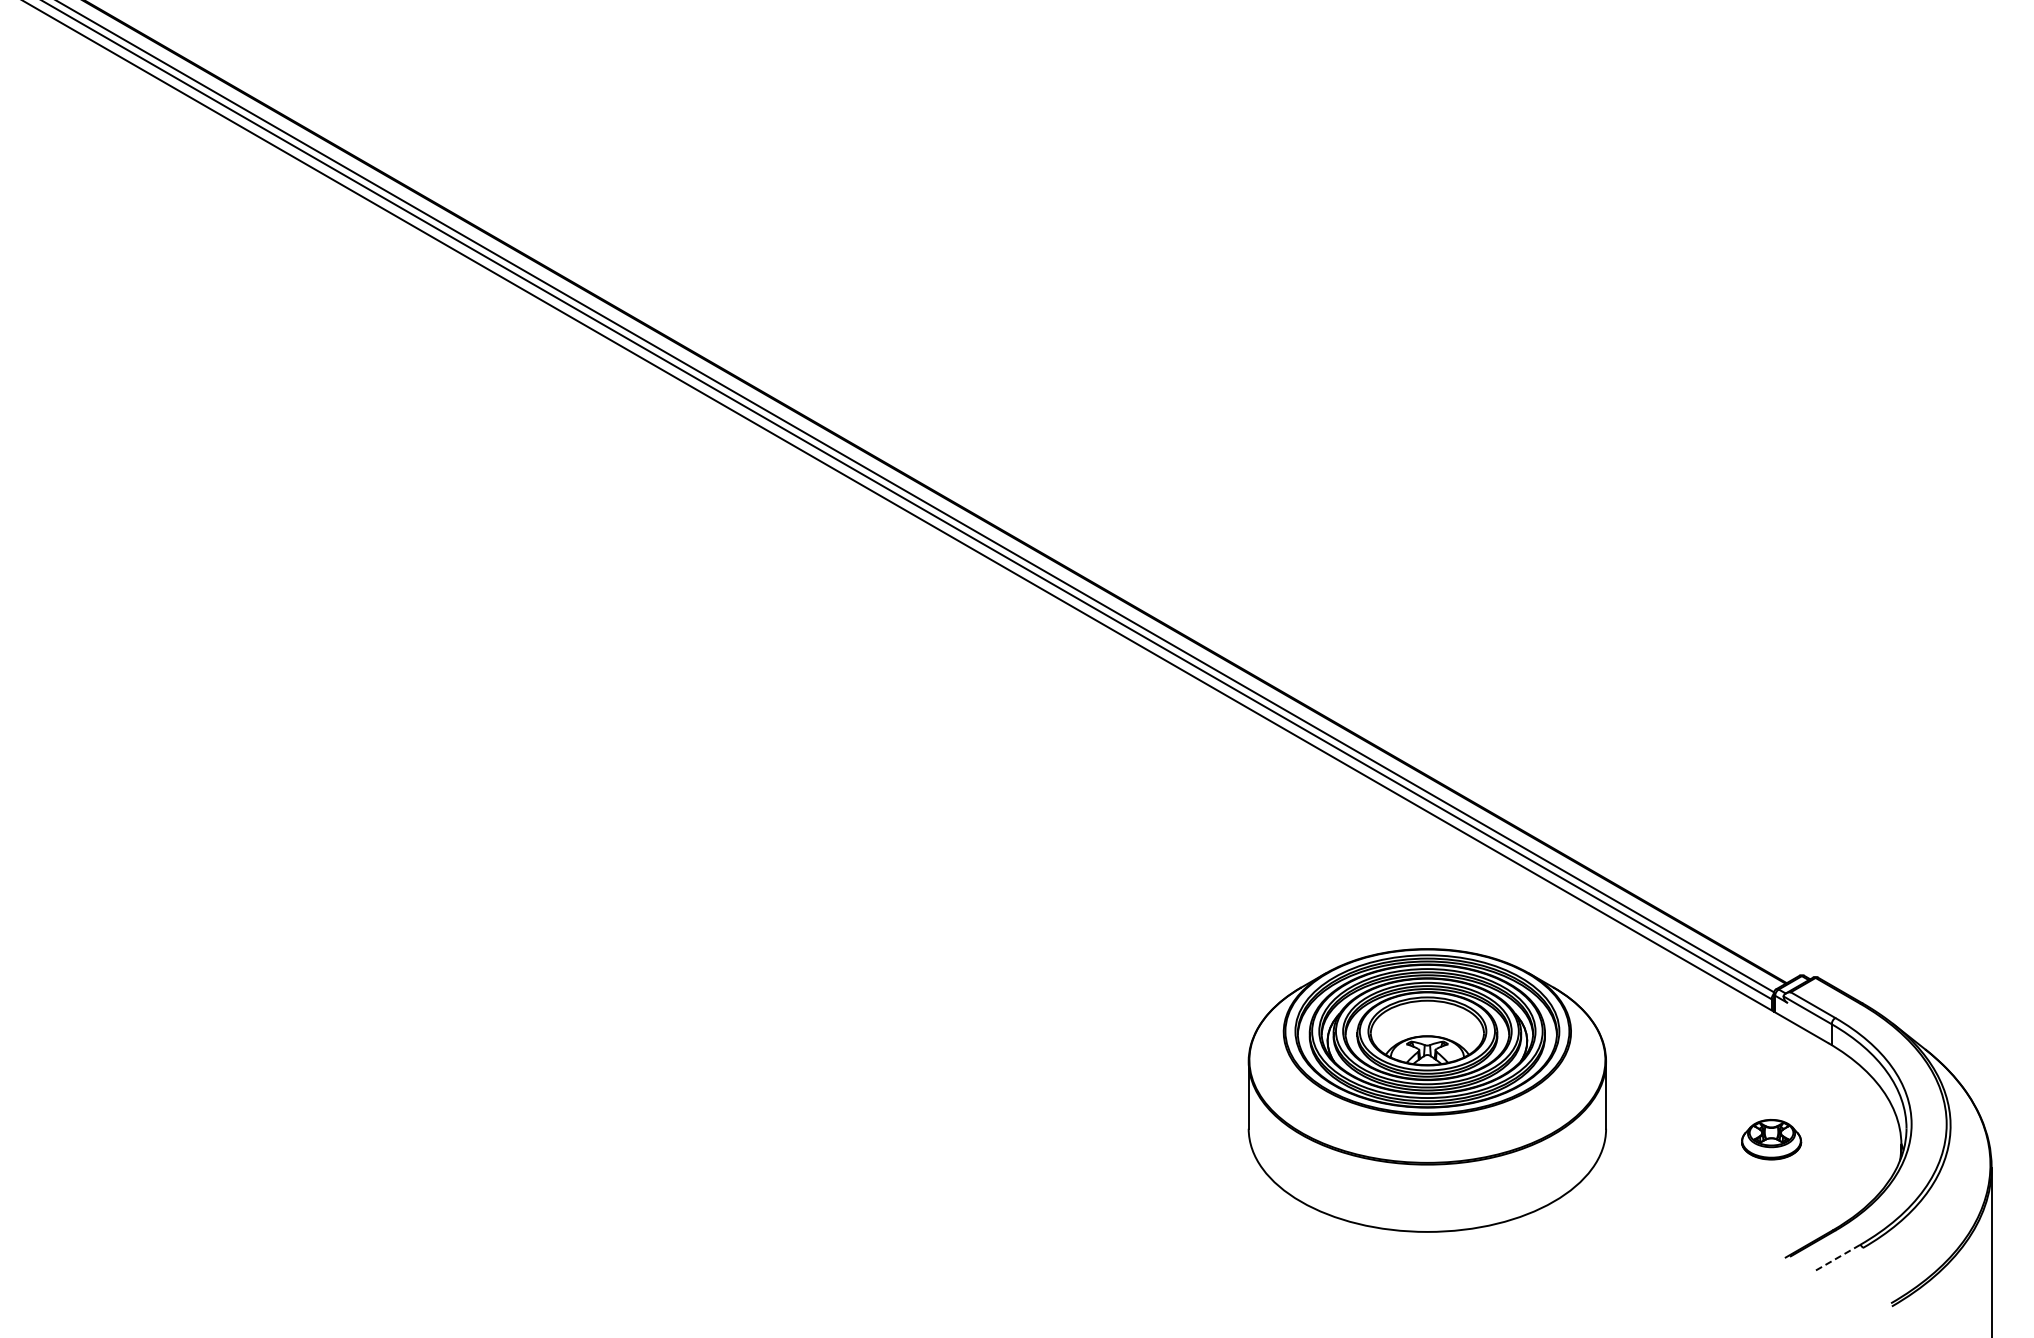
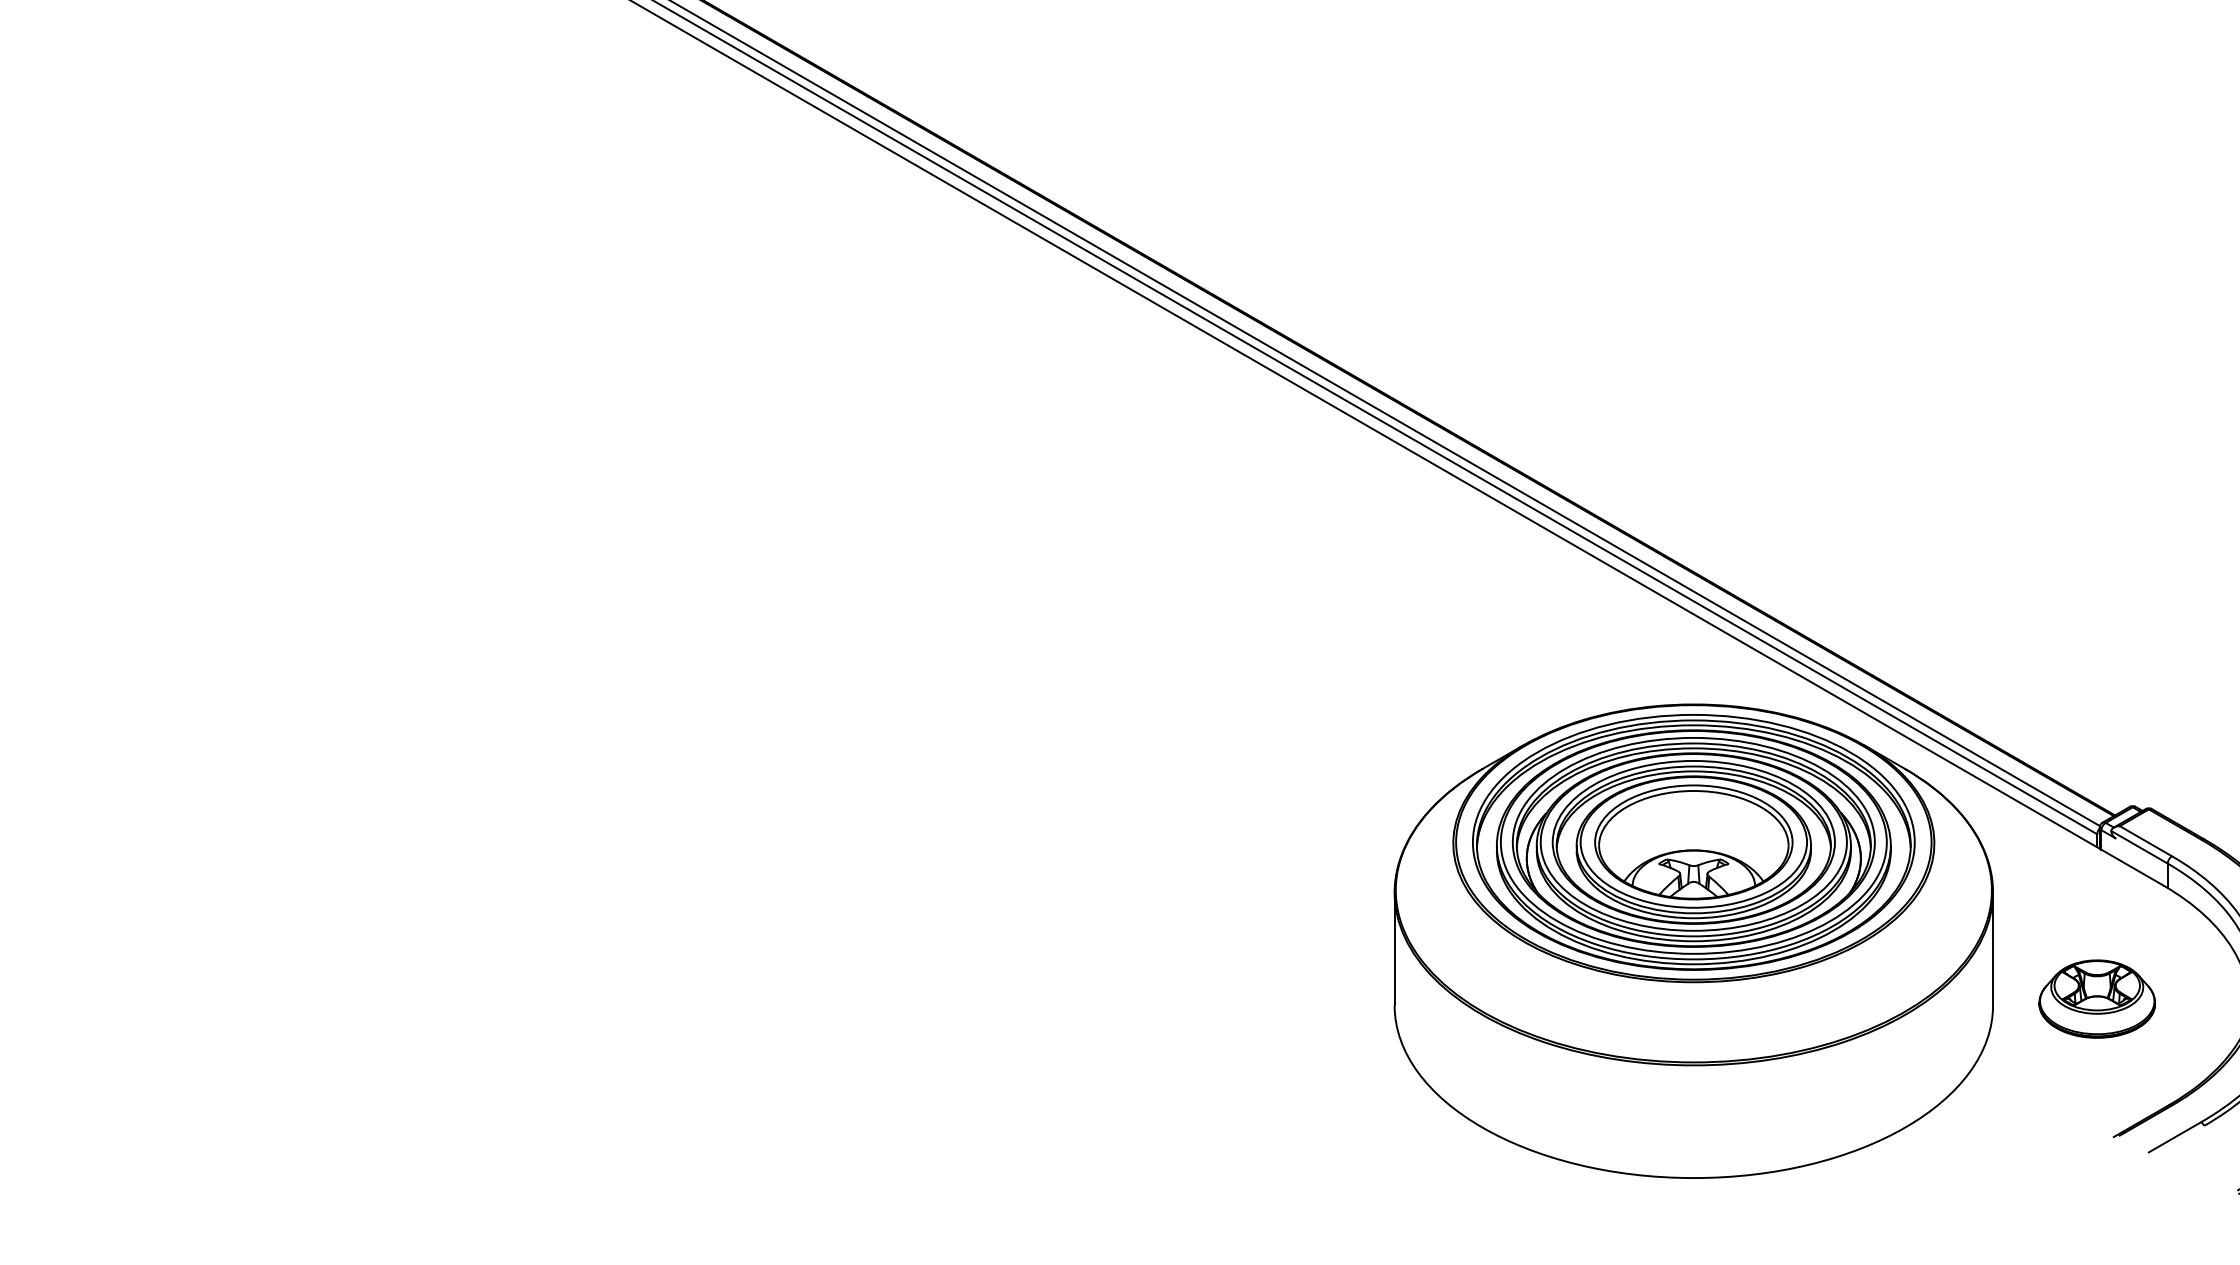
part: (1427, 1090) -> (1693, 941), size x1.43
part: (1771, 1139) -> (2097, 998), size x1.67
line: (1837, 1257) -> (2174, 1136), dashed -> solid

